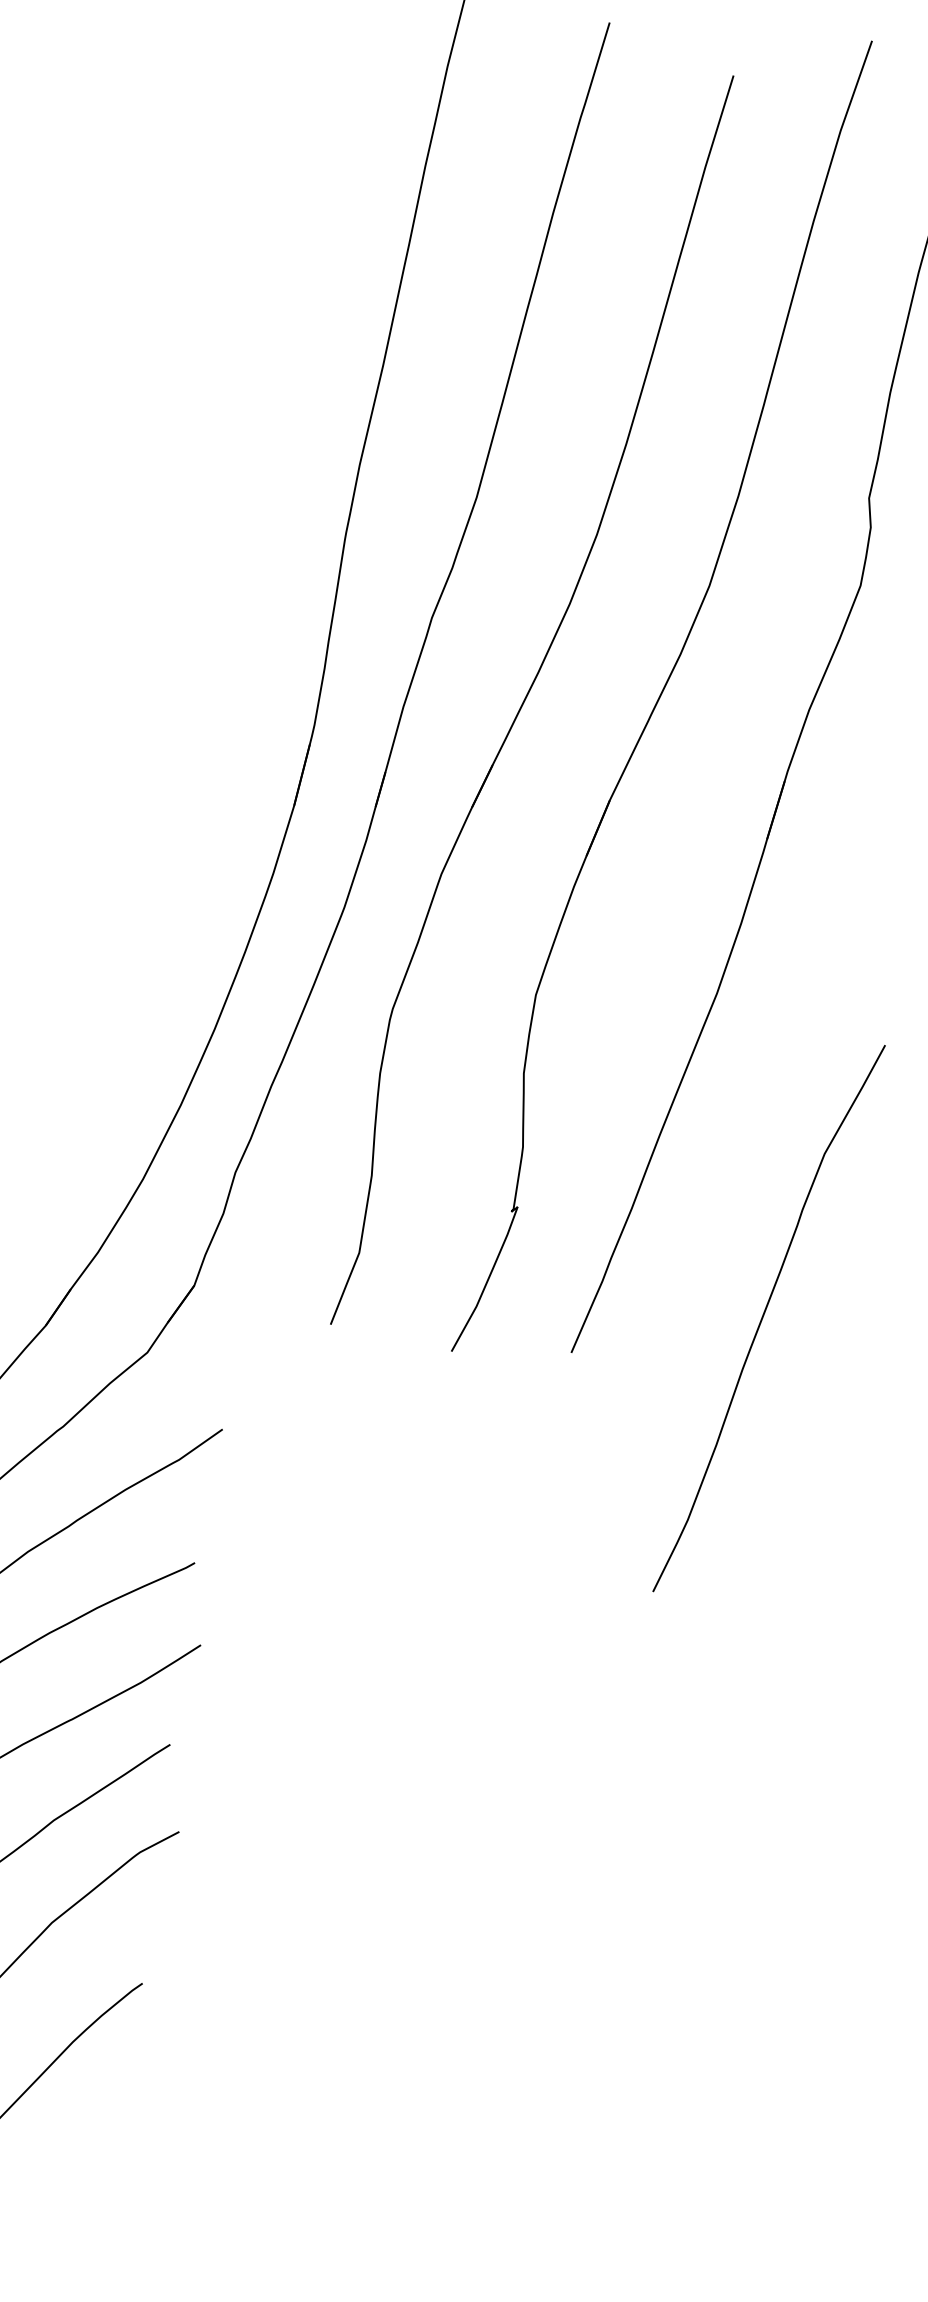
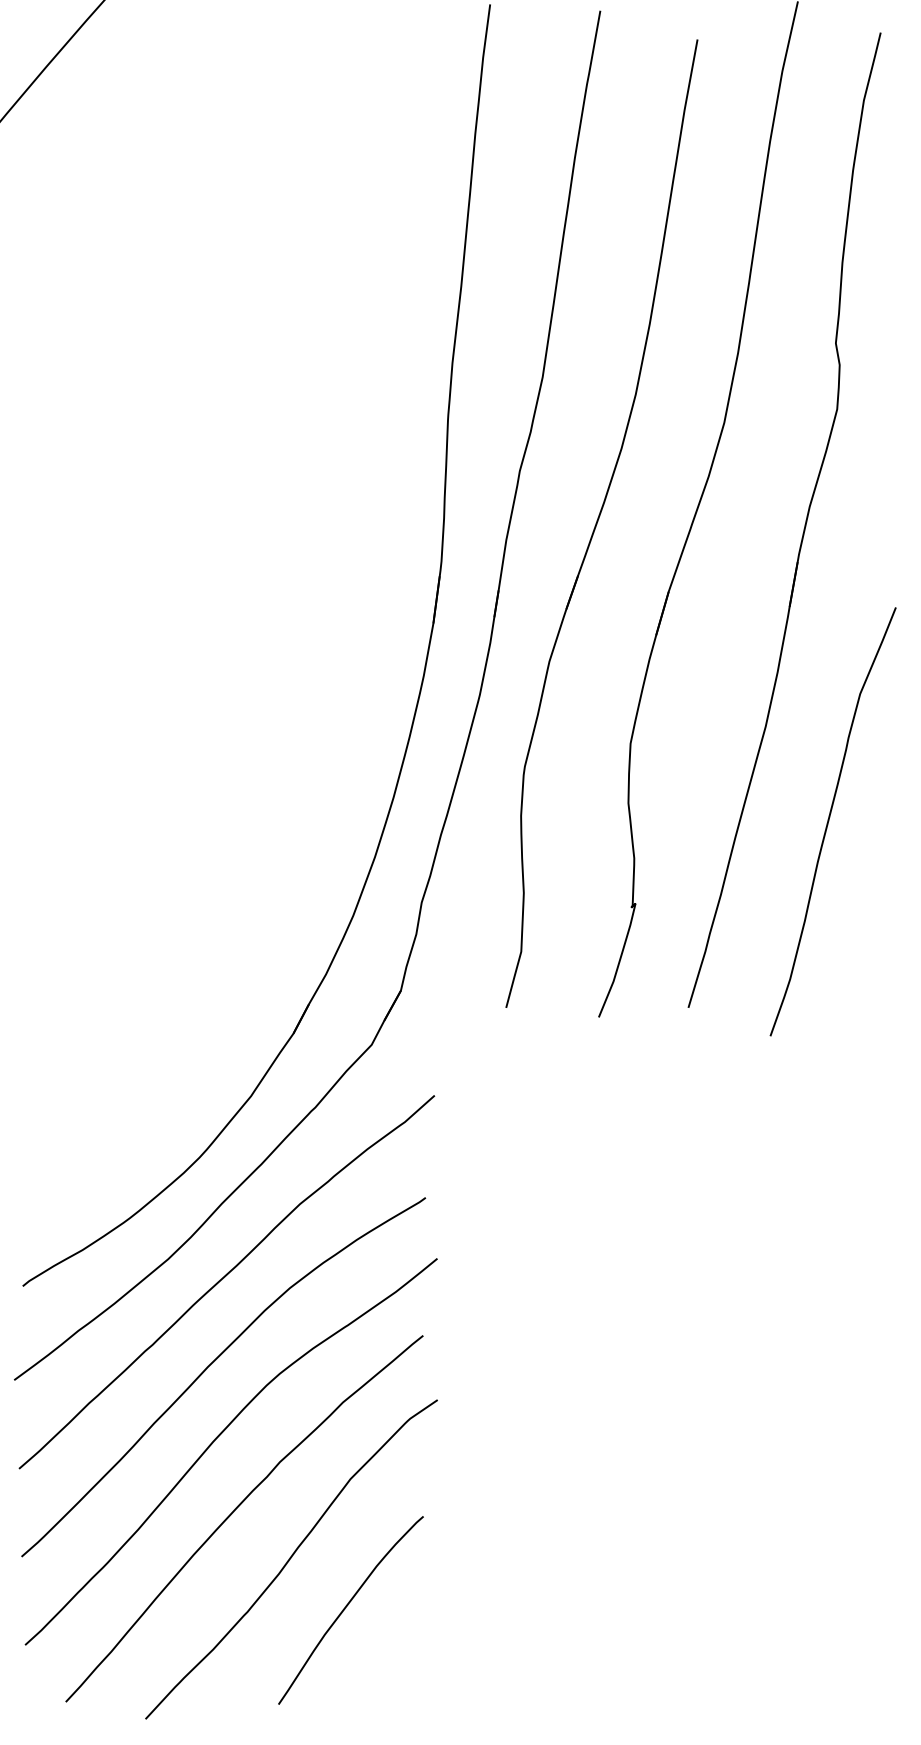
curve: (764, 1317) -> (829, 821), moved

